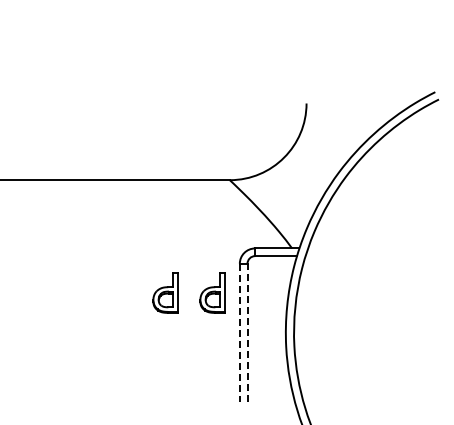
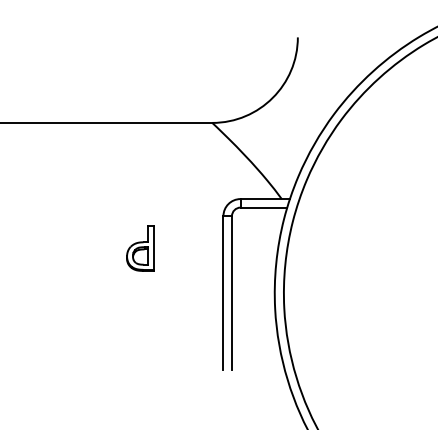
part: (212, 292) -> (192, 248), removed
line: (247, 332) -> (231, 292), dashed -> solid
line: (239, 333) -> (223, 293), dashed -> solid

